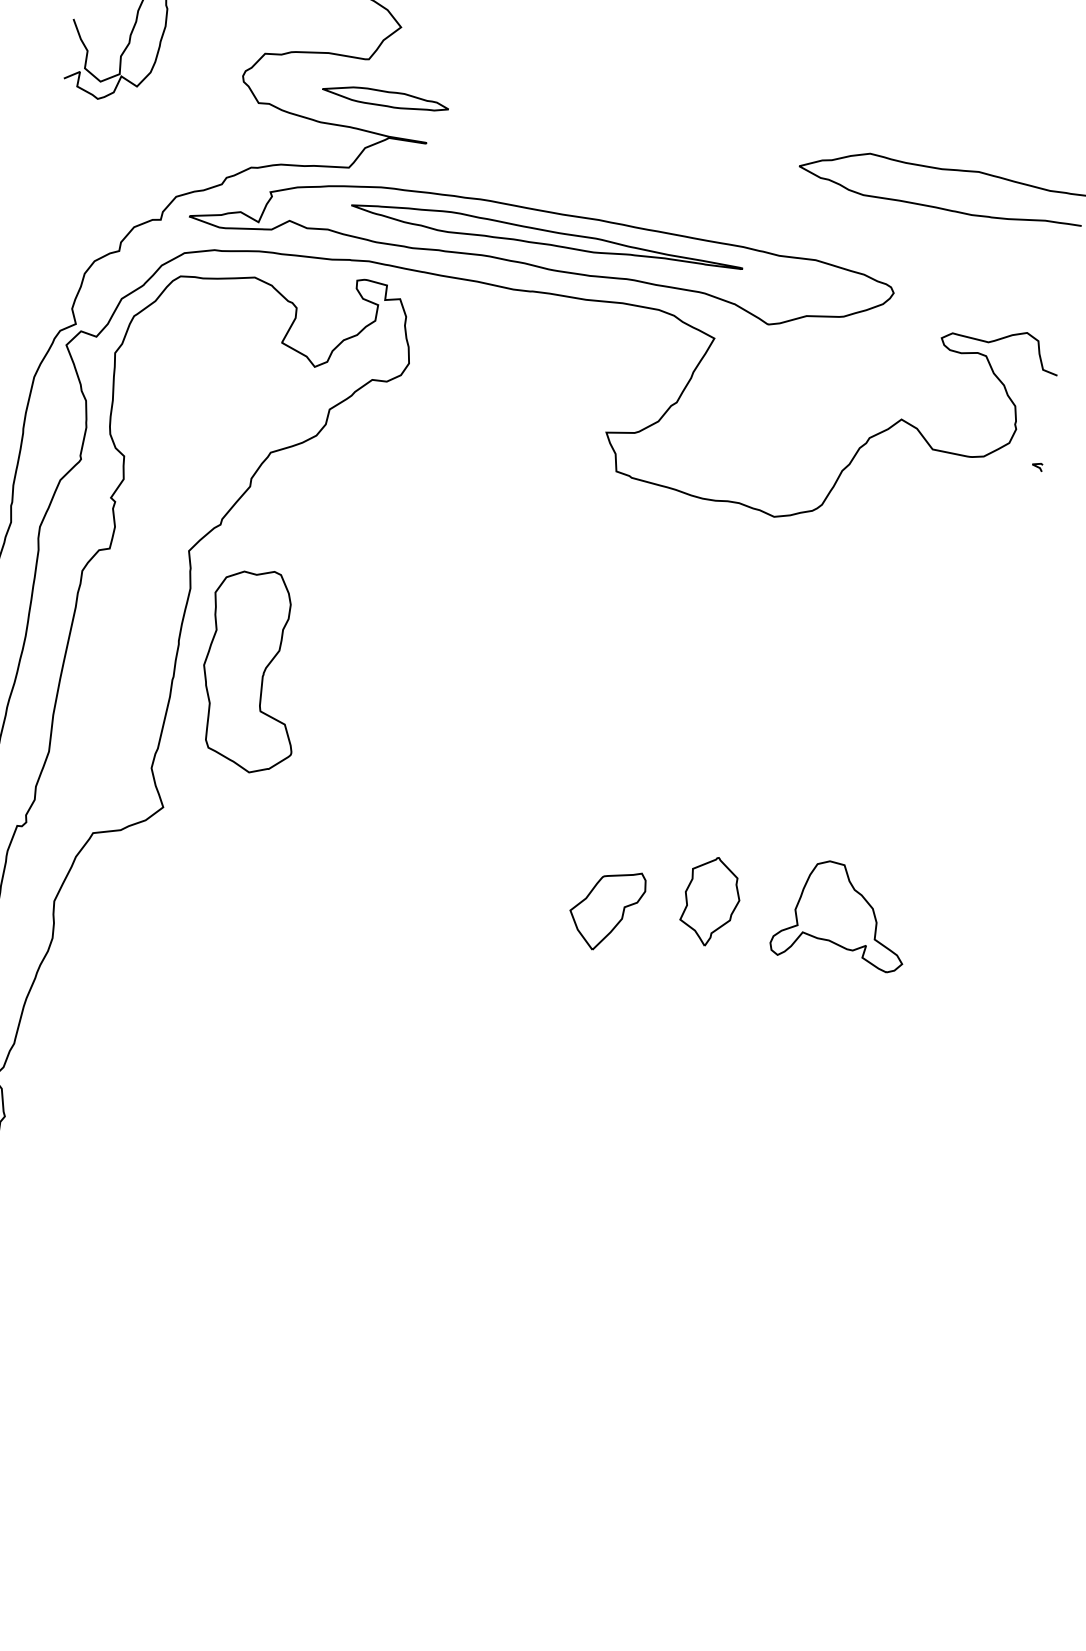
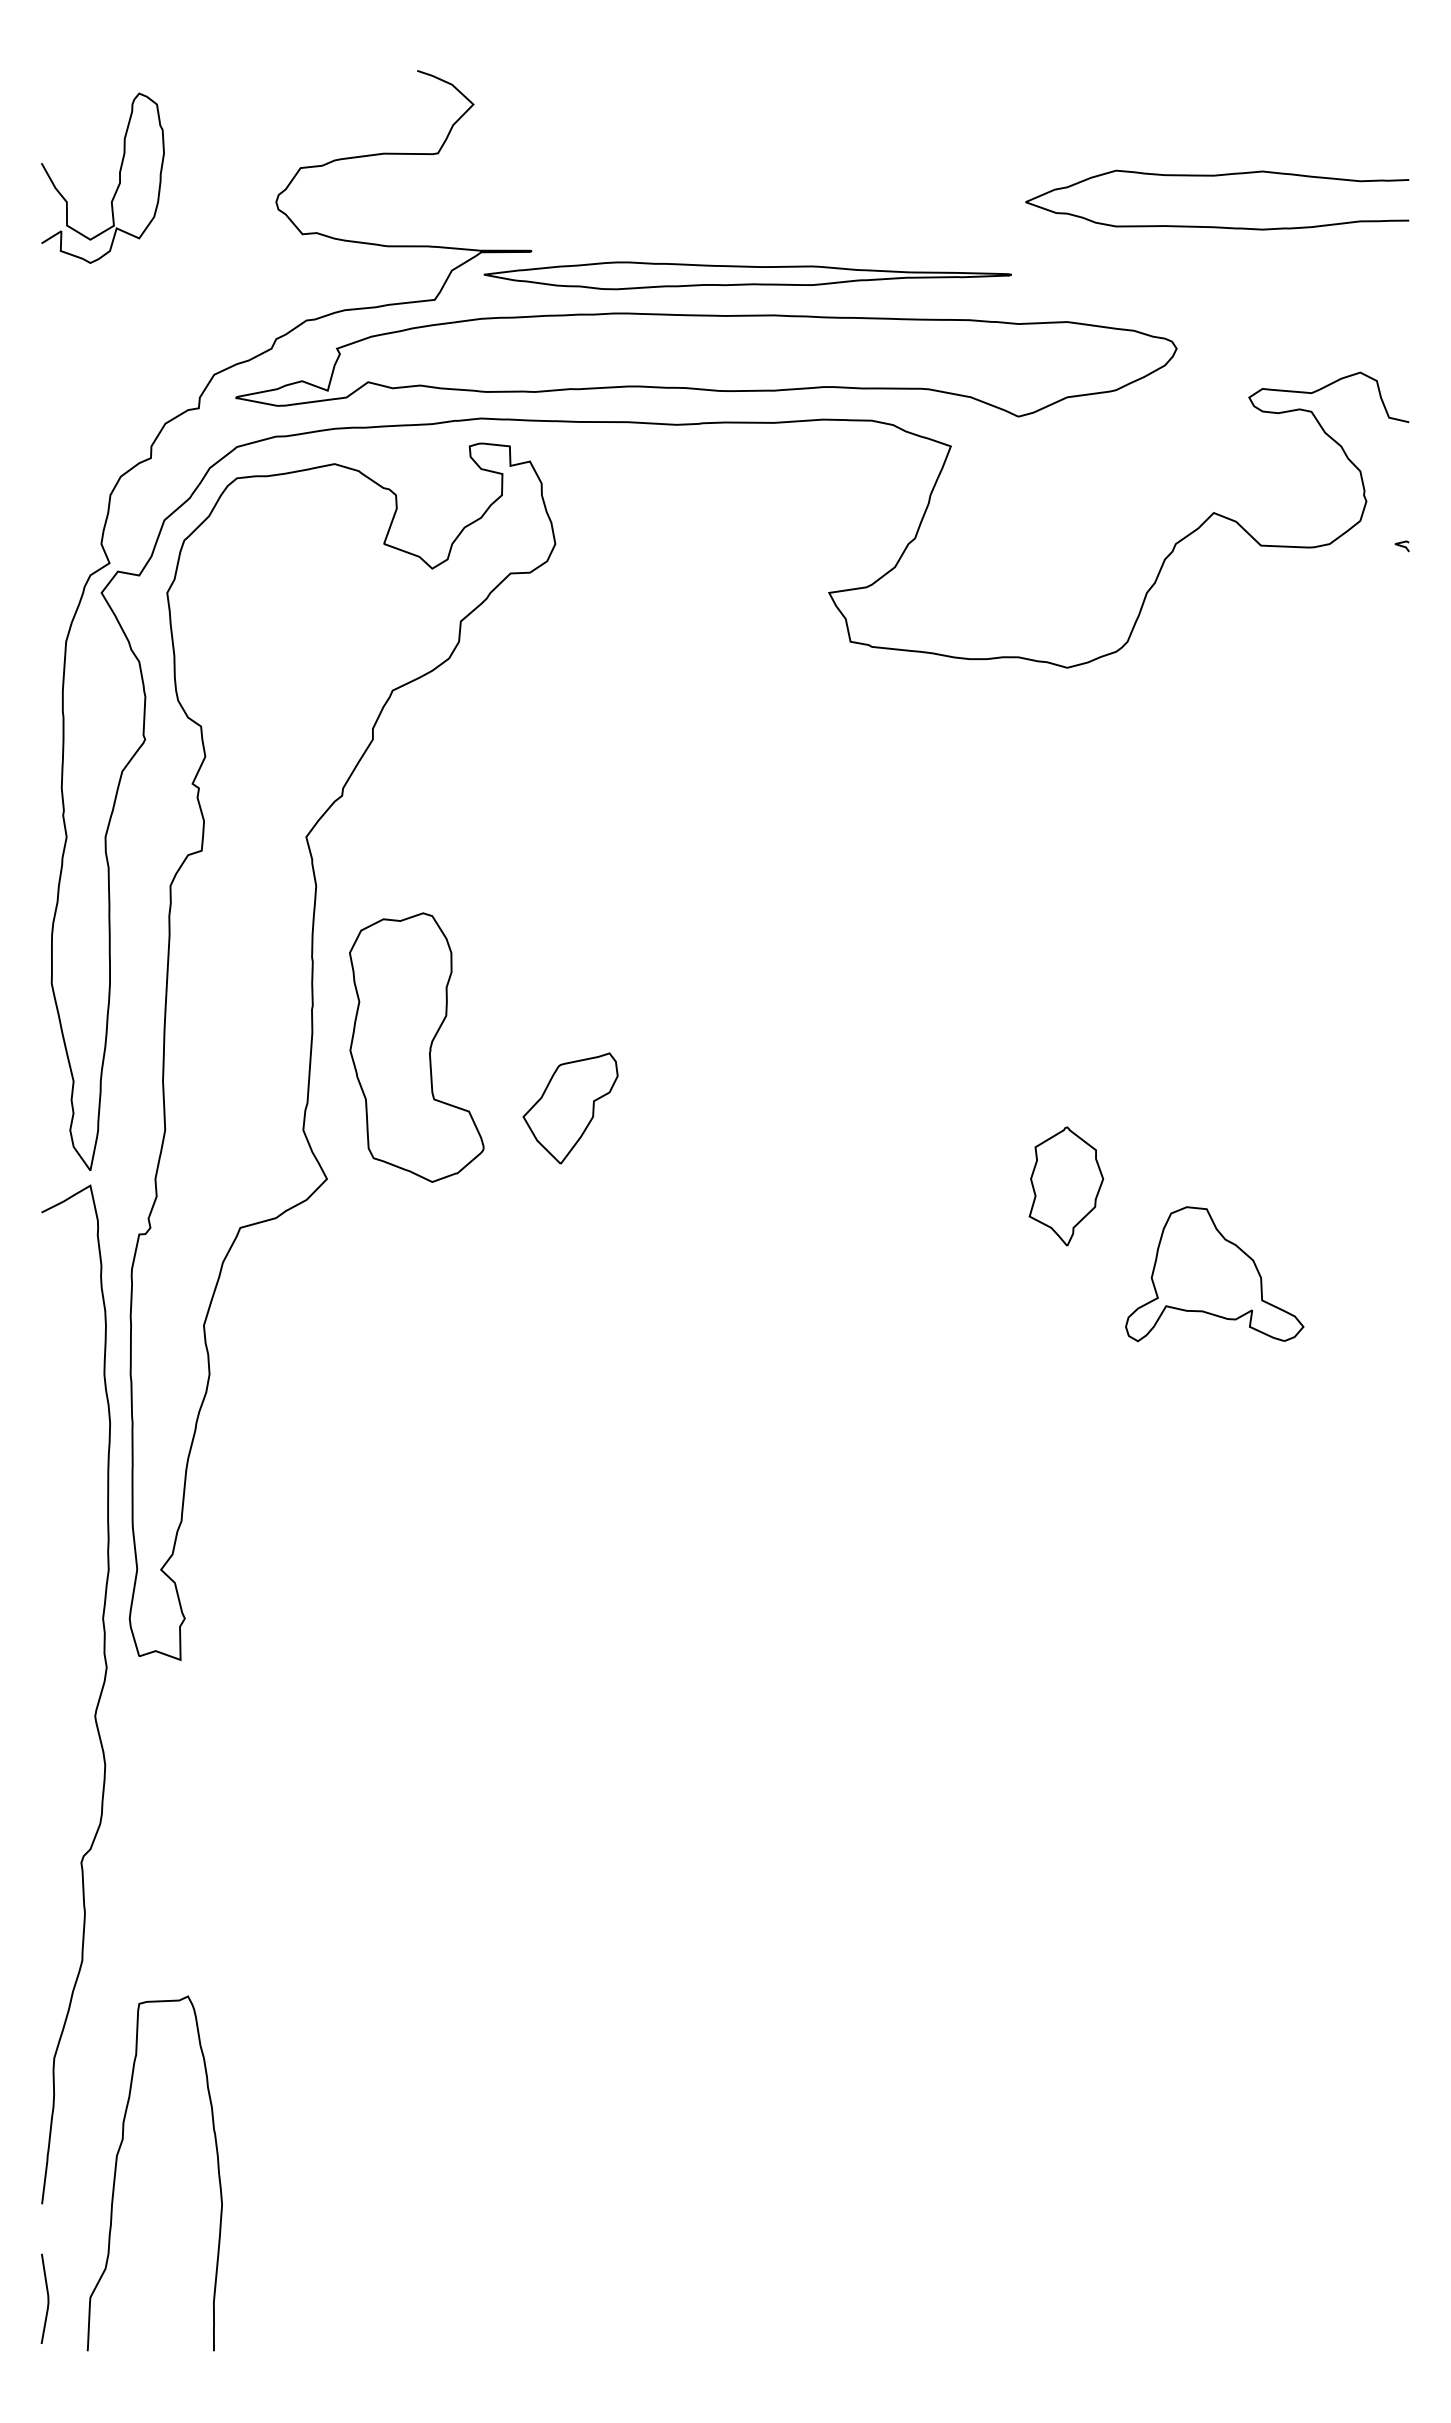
part: (385, 98) -> (468, 201), removed
part: (546, 237) -> (747, 275), moved
part: (253, 670) -> (416, 1047), moved
part: (606, 909) -> (570, 1108), moved
part: (842, 914) -> (1214, 1274), moved

